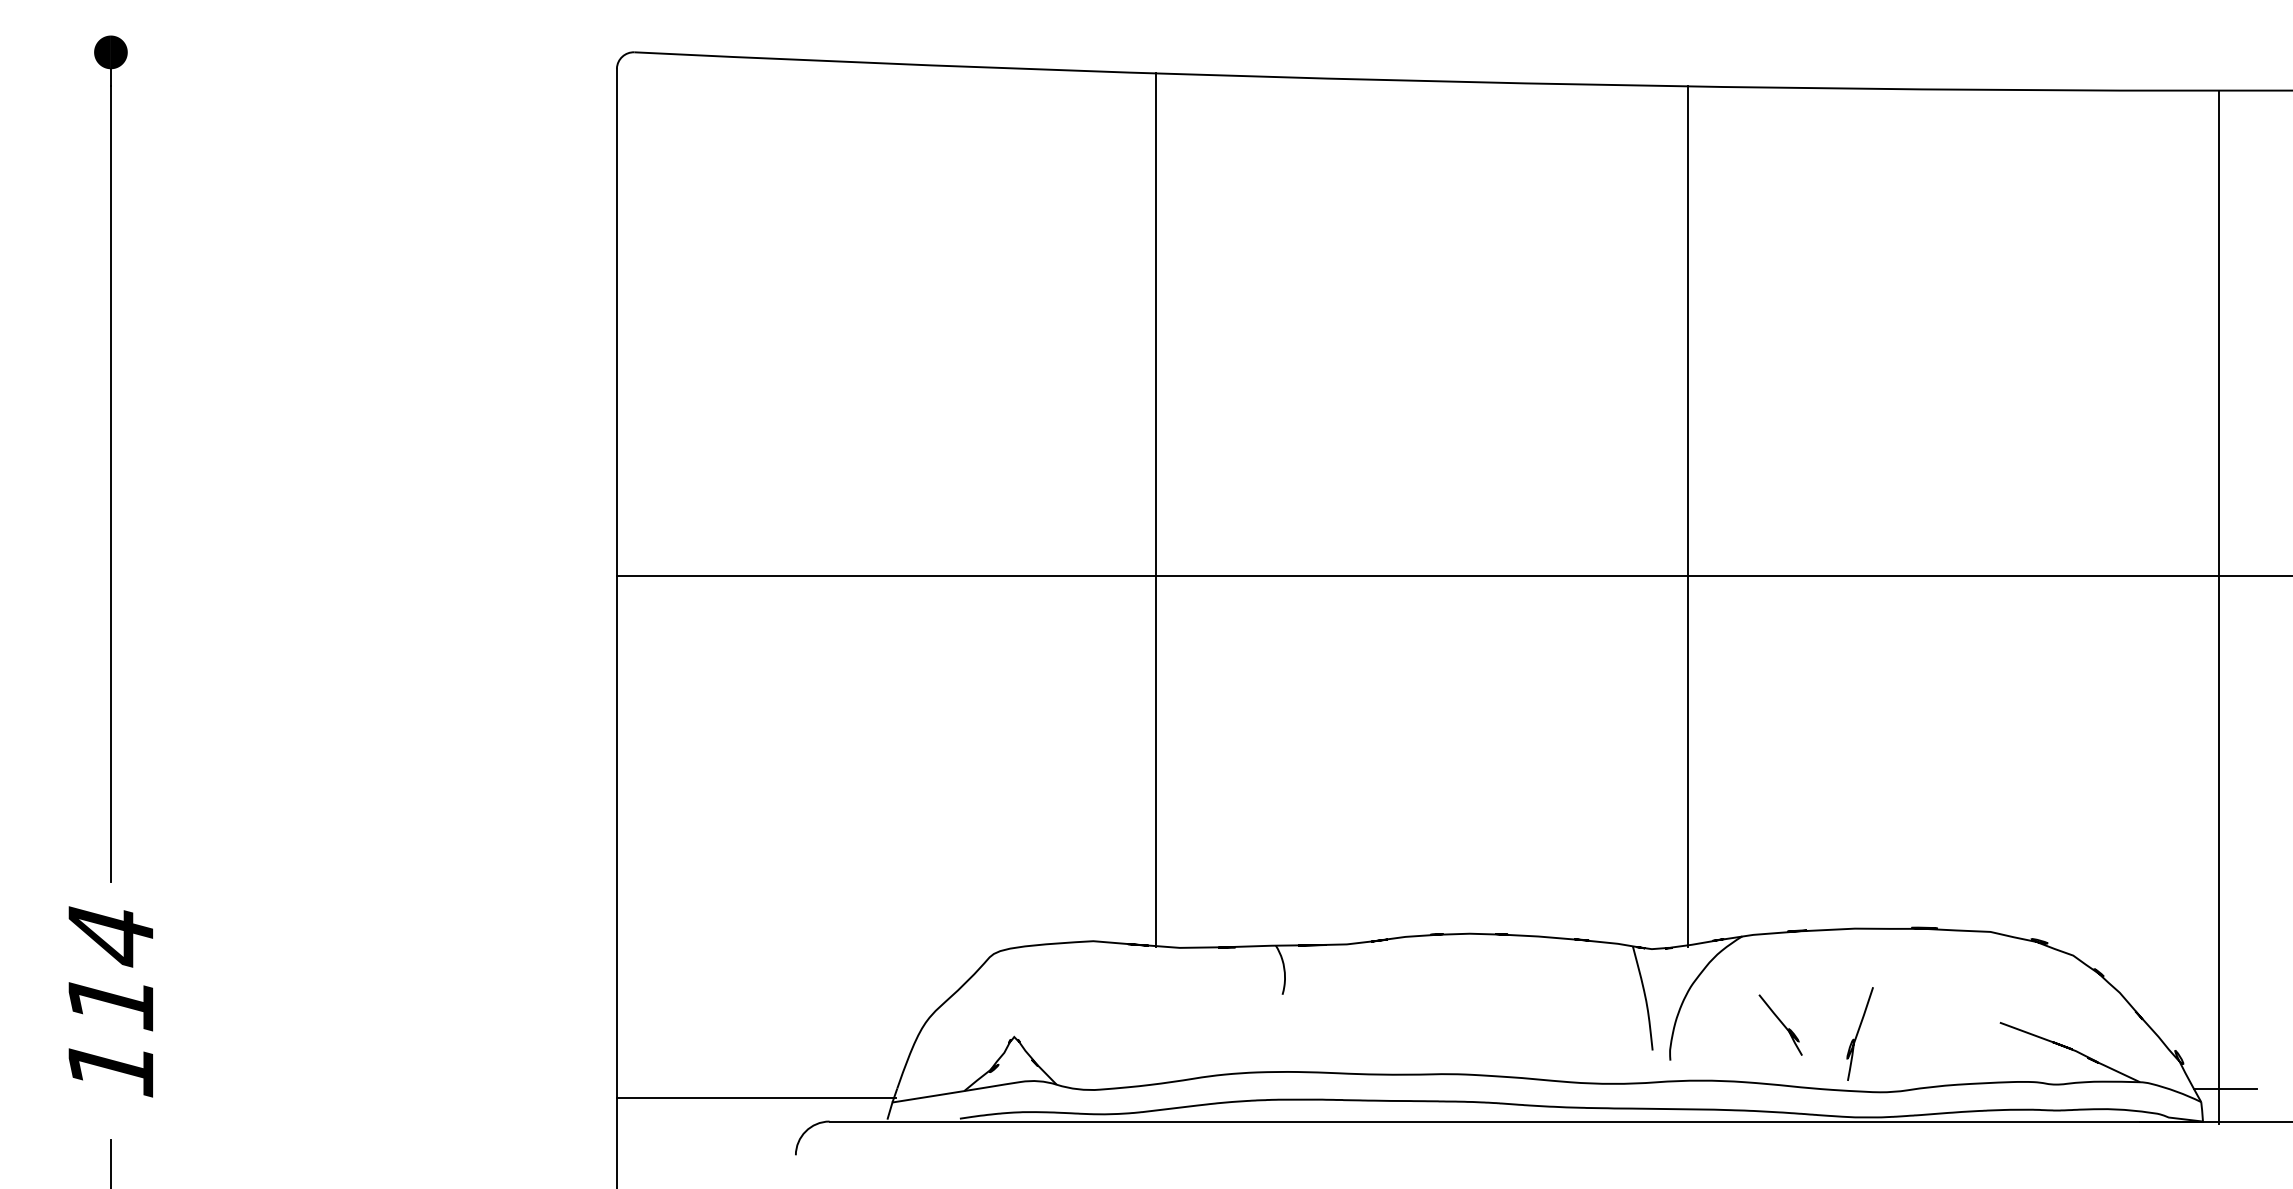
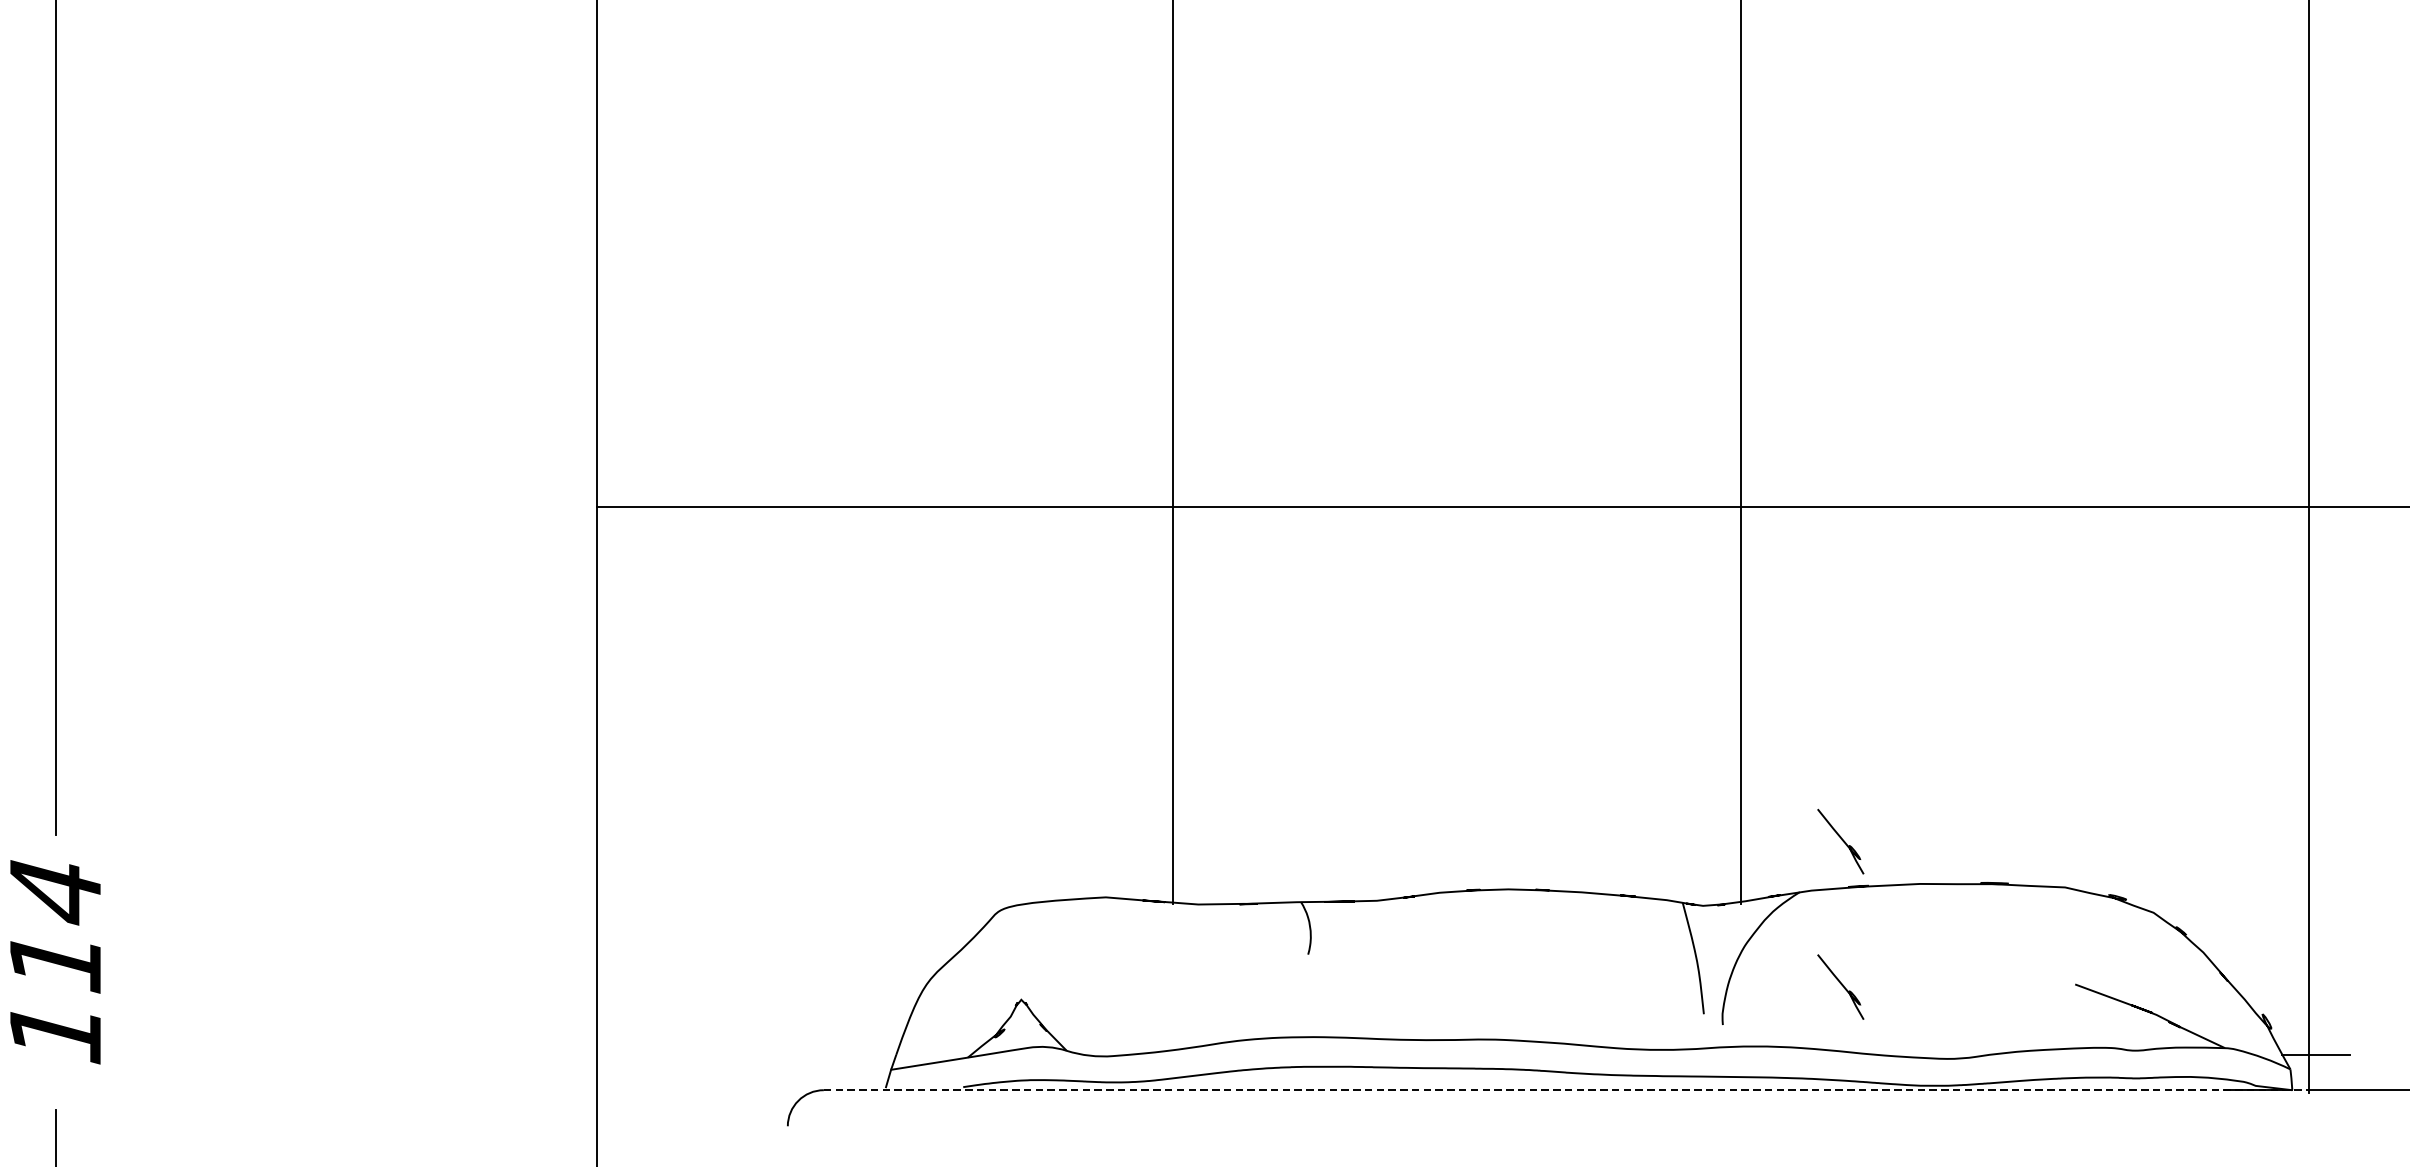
curve: (1781, 887) -> (1841, 839), added
curve: (1858, 1033) -> (1923, 996), removed
line: (755, 1097) -> (744, 1064), removed
line: (1524, 1121) -> (1566, 1090), solid -> dashed

